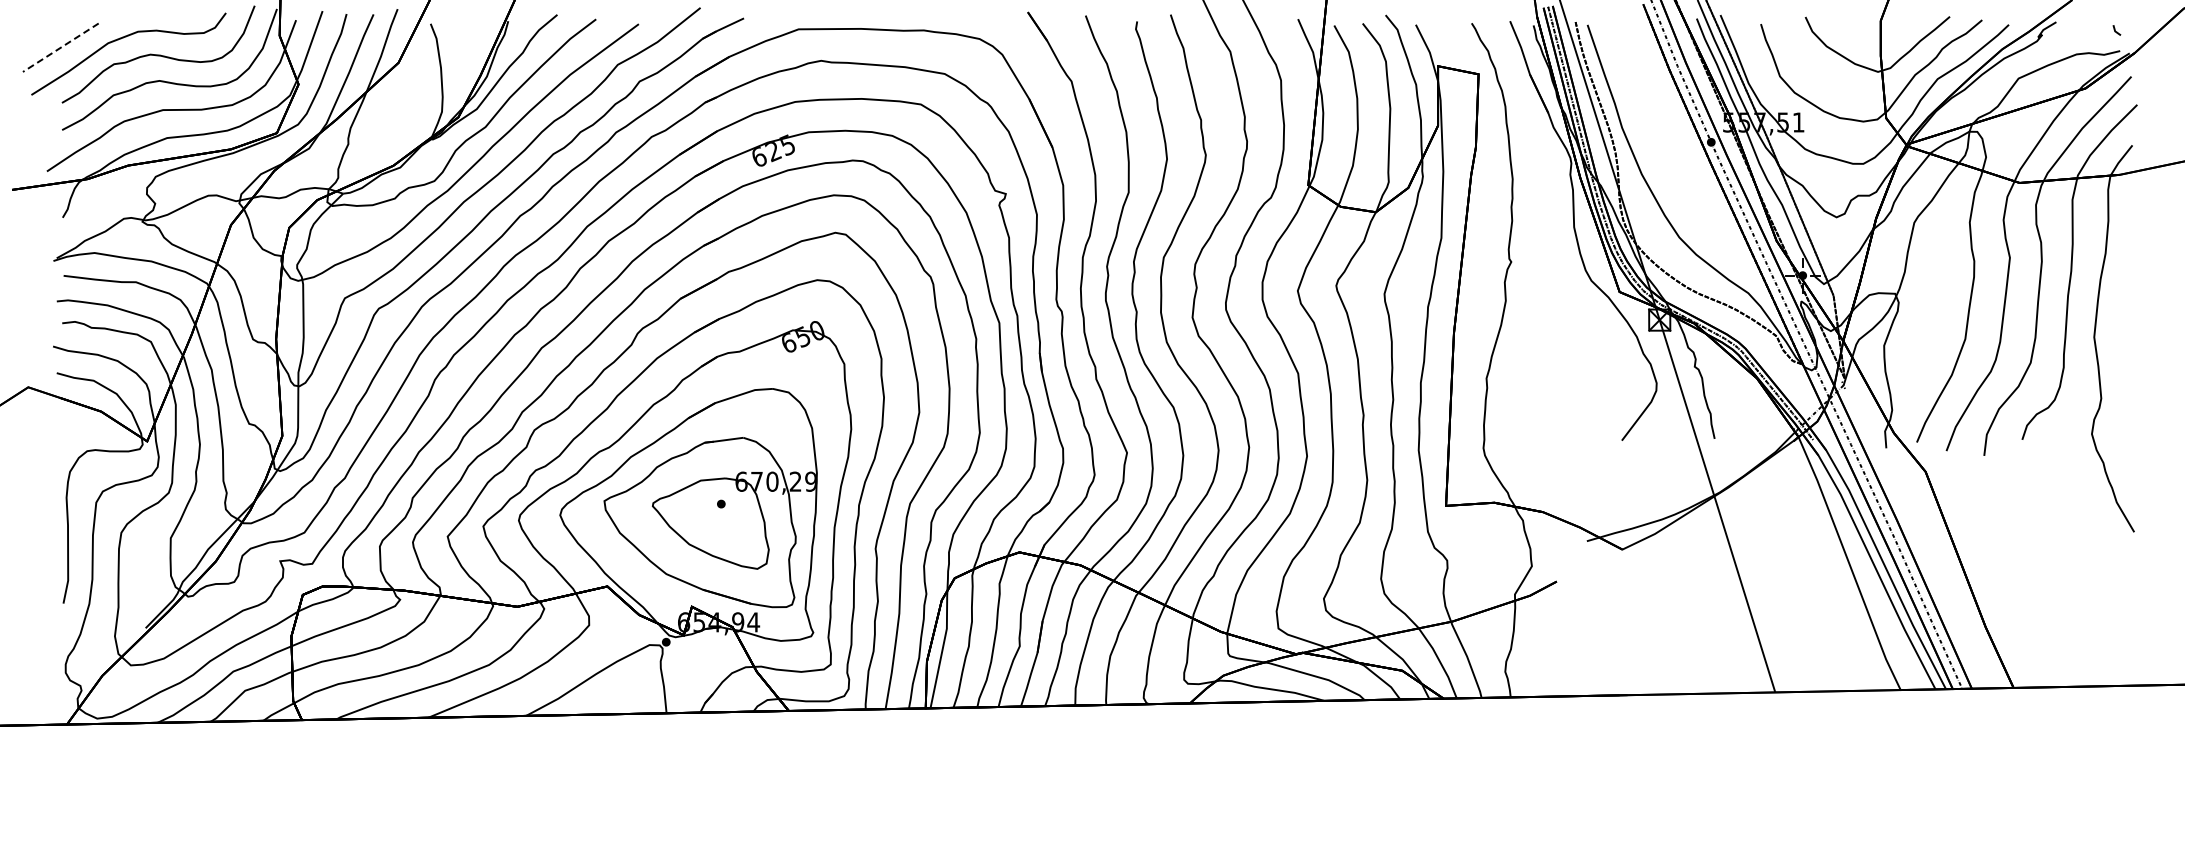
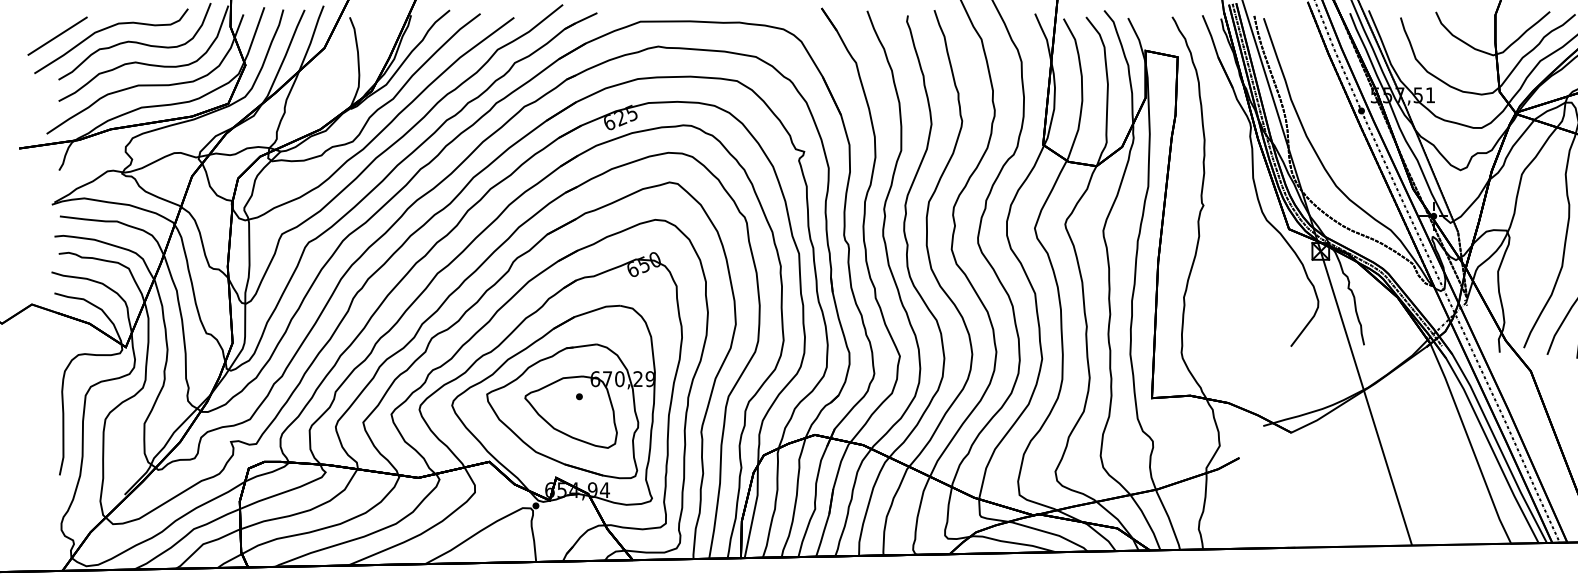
line: (60, 47) -> (57, 36), dashed -> solid

